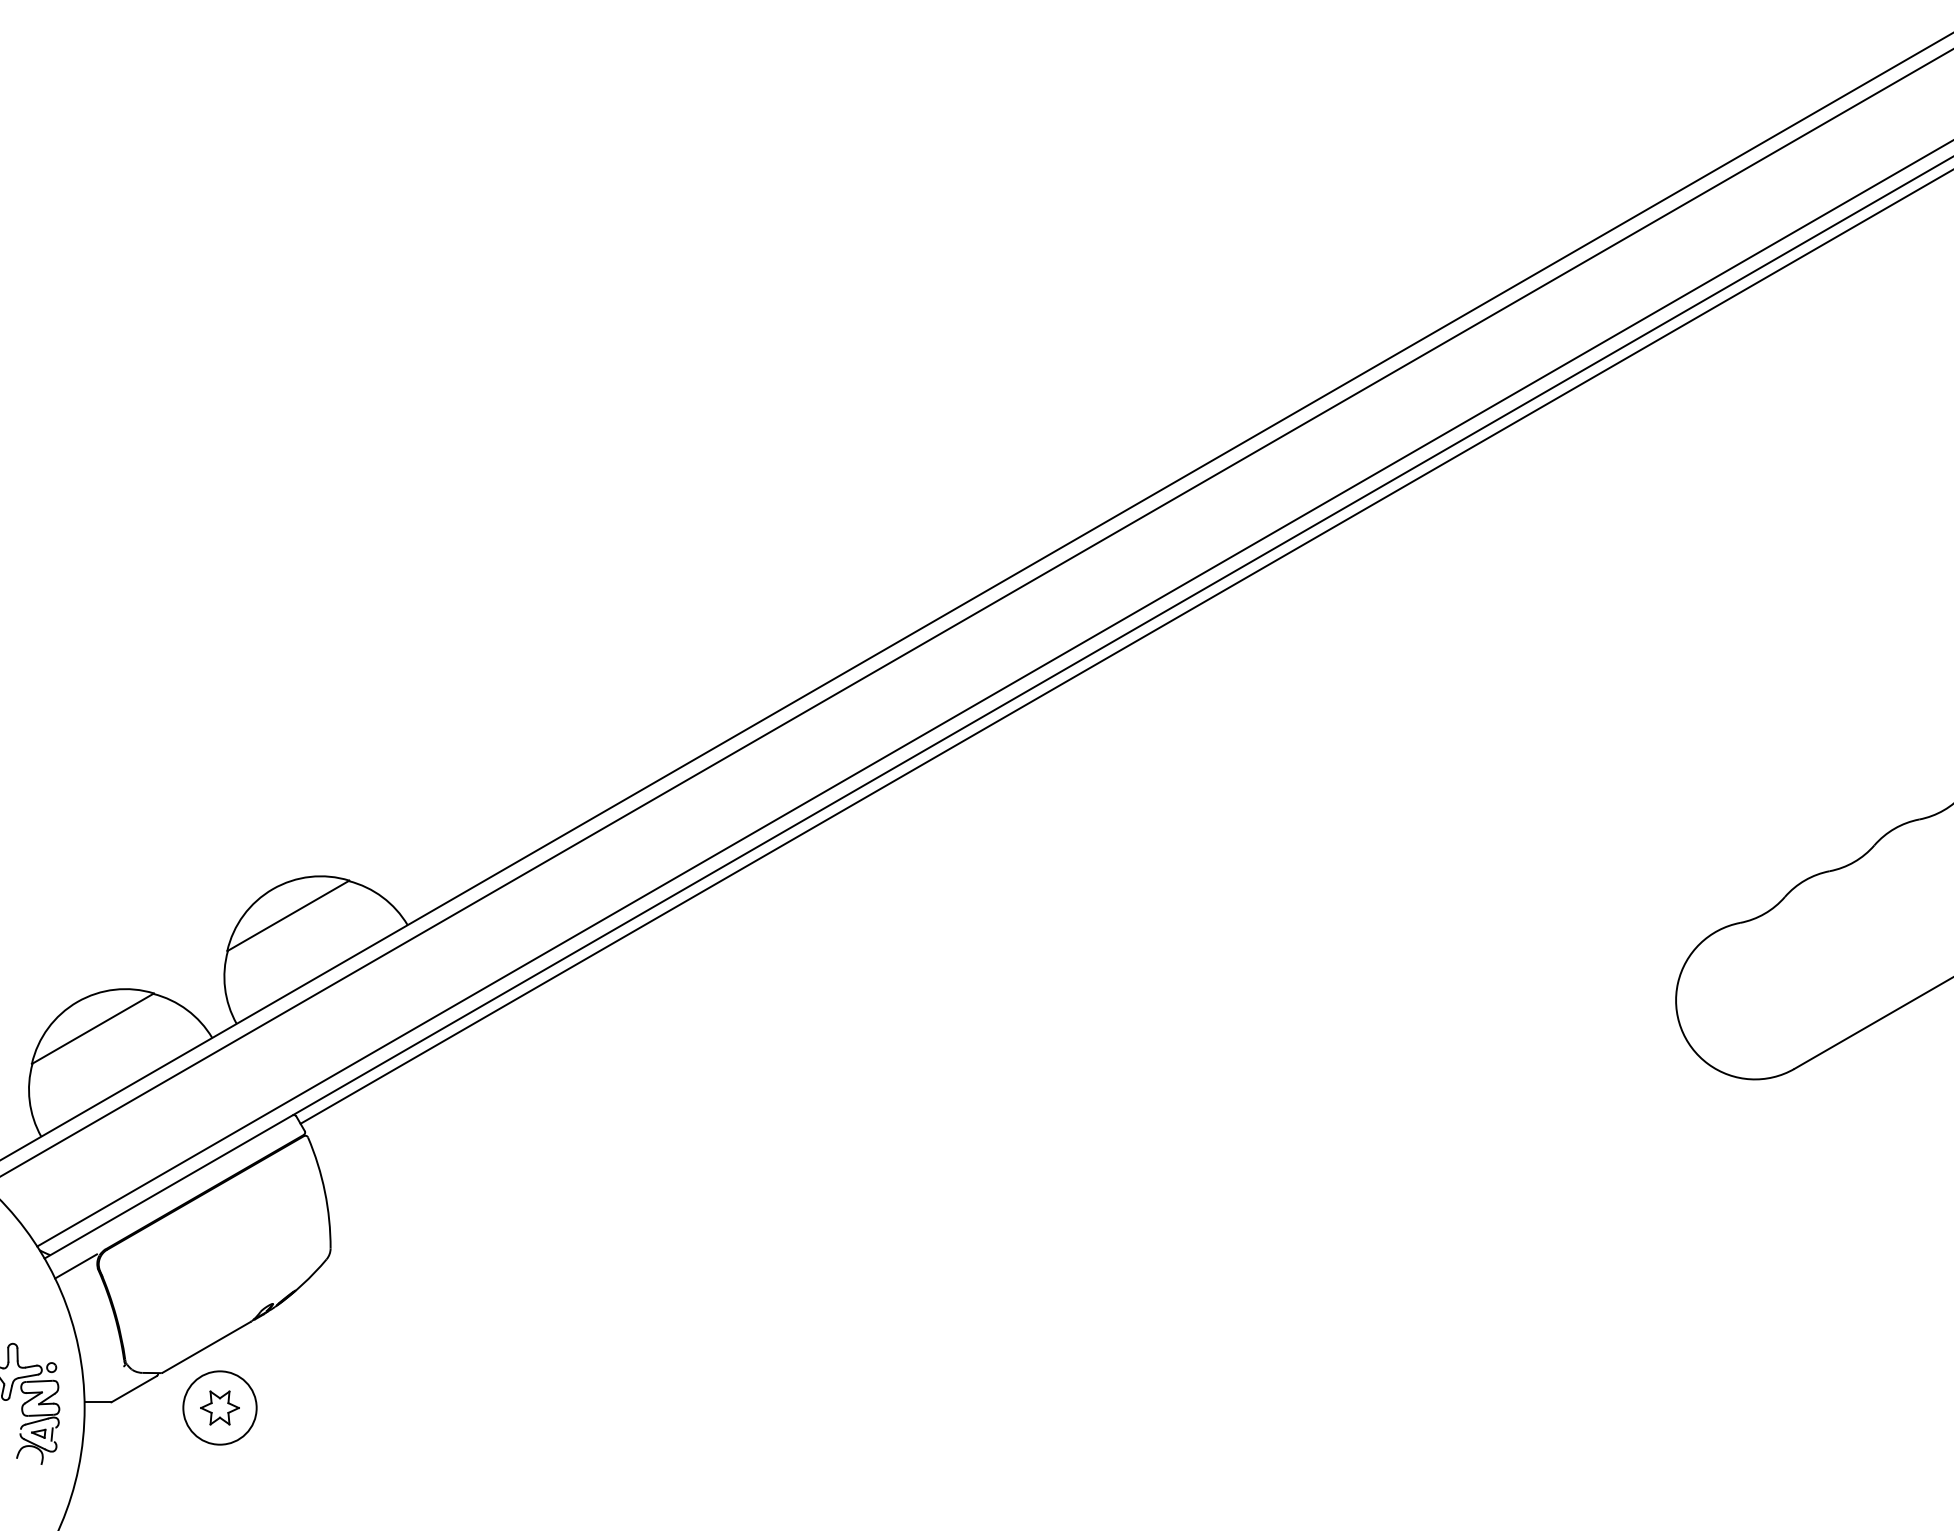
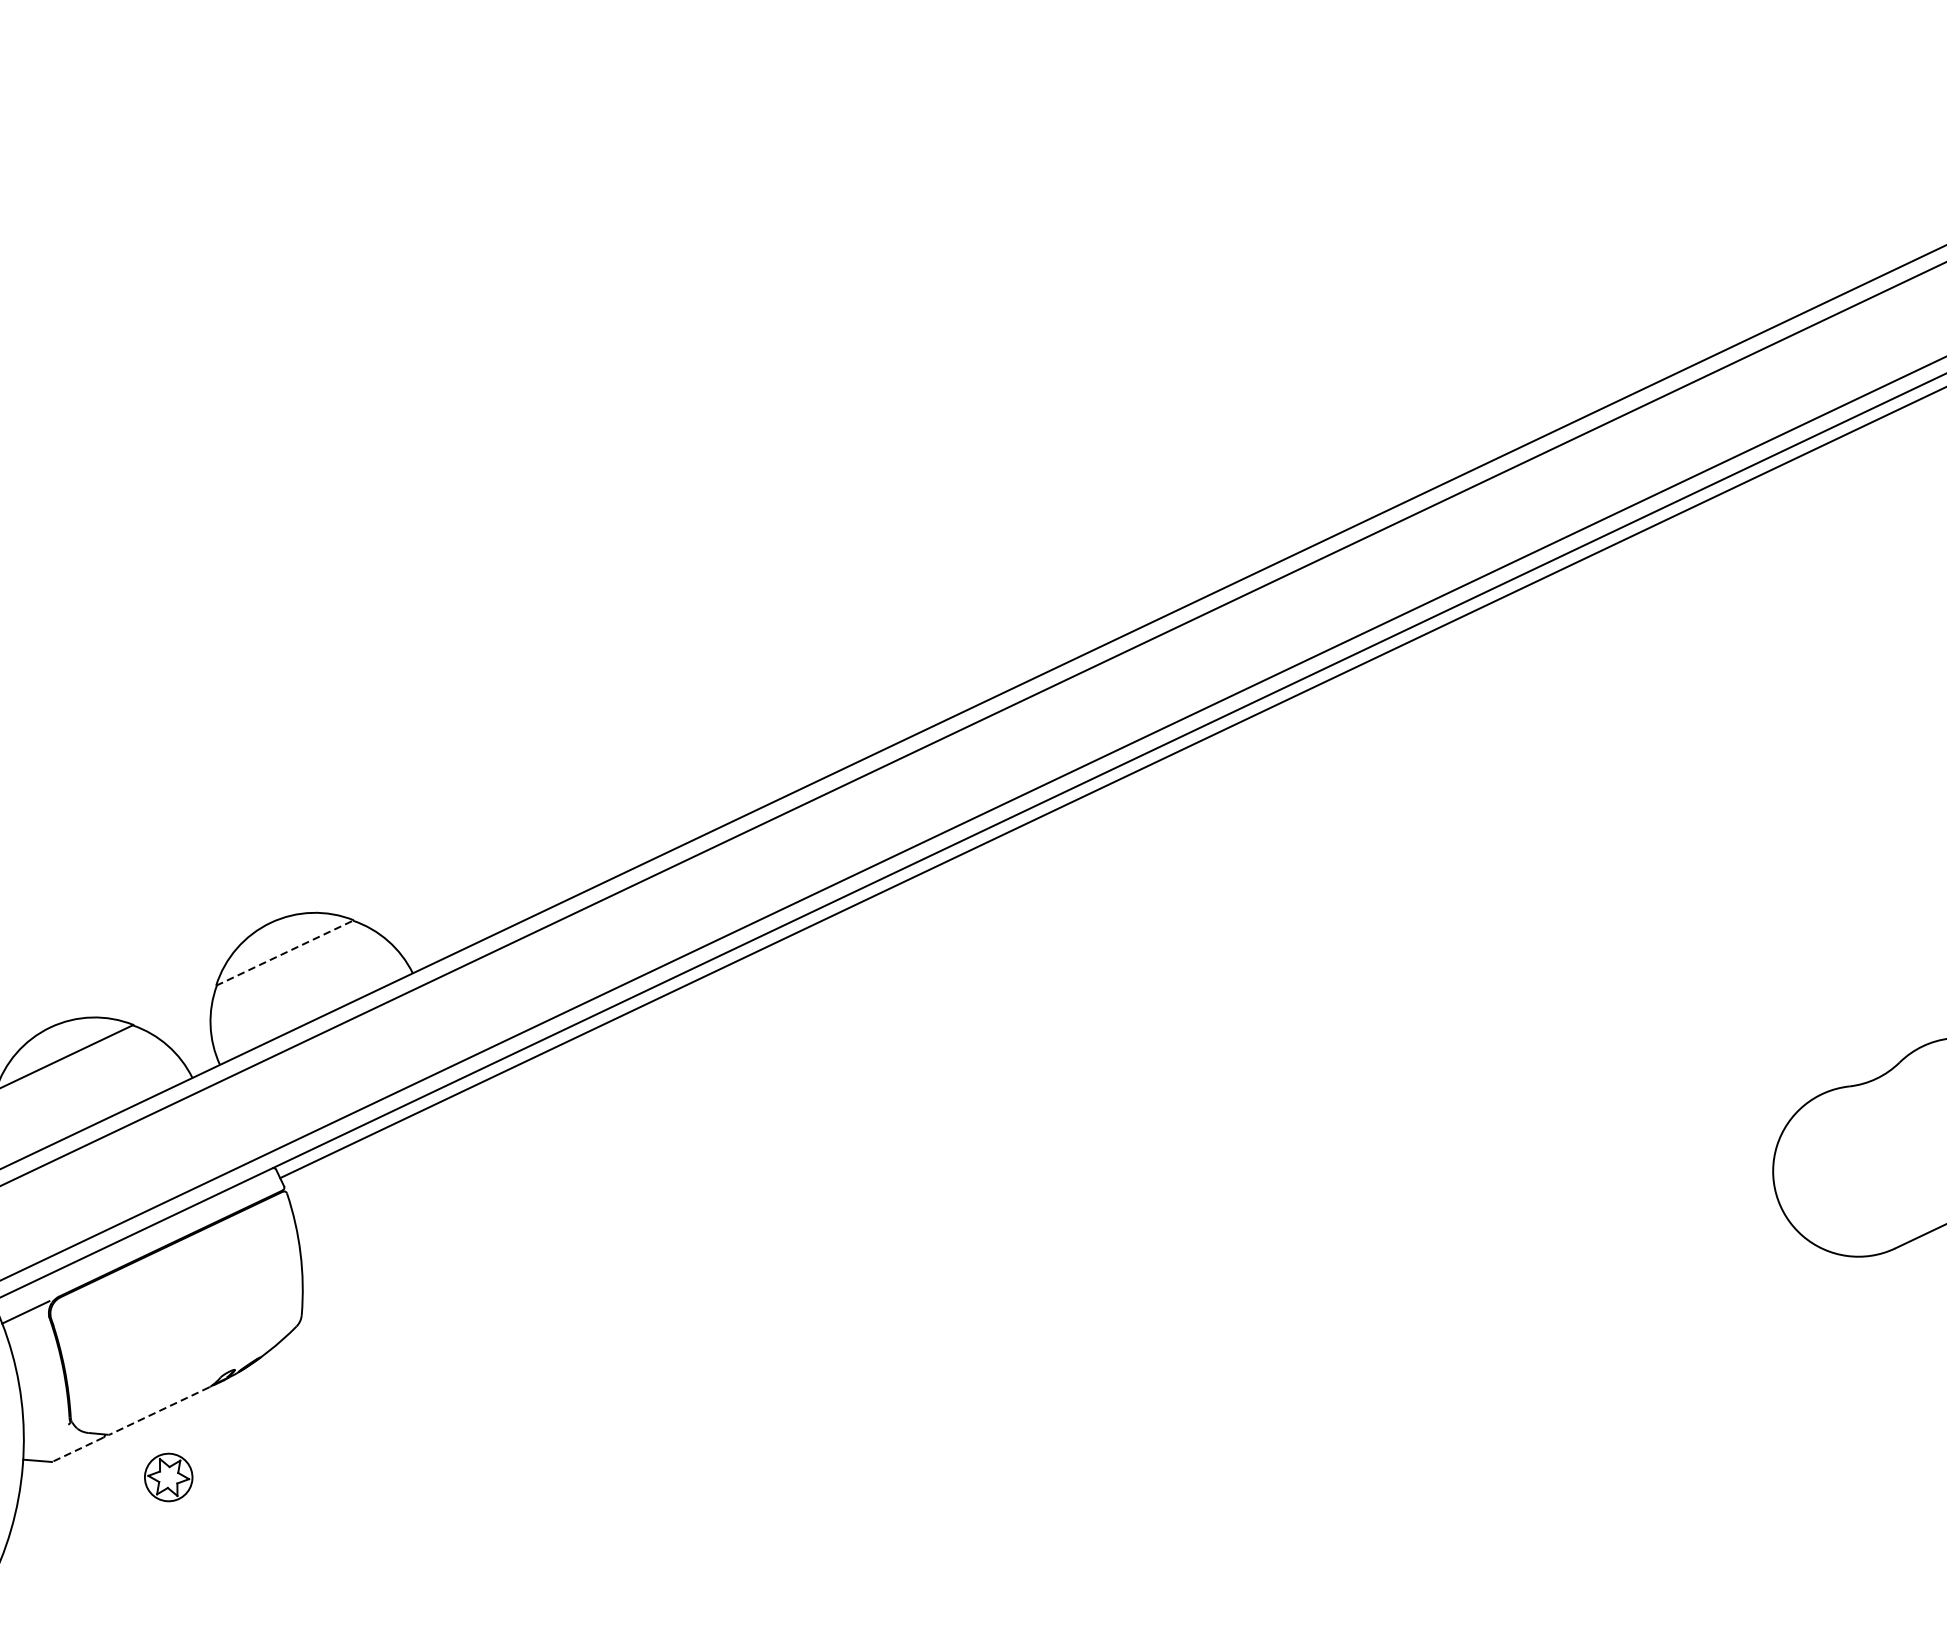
line: (288, 915) -> (285, 952), solid -> dashed
line: (206, 1347) -> (159, 1411), solid -> dashed
line: (134, 1389) -> (78, 1450), solid -> dashed
circle: (219, 1407) -> (168, 1476), size x0.6

